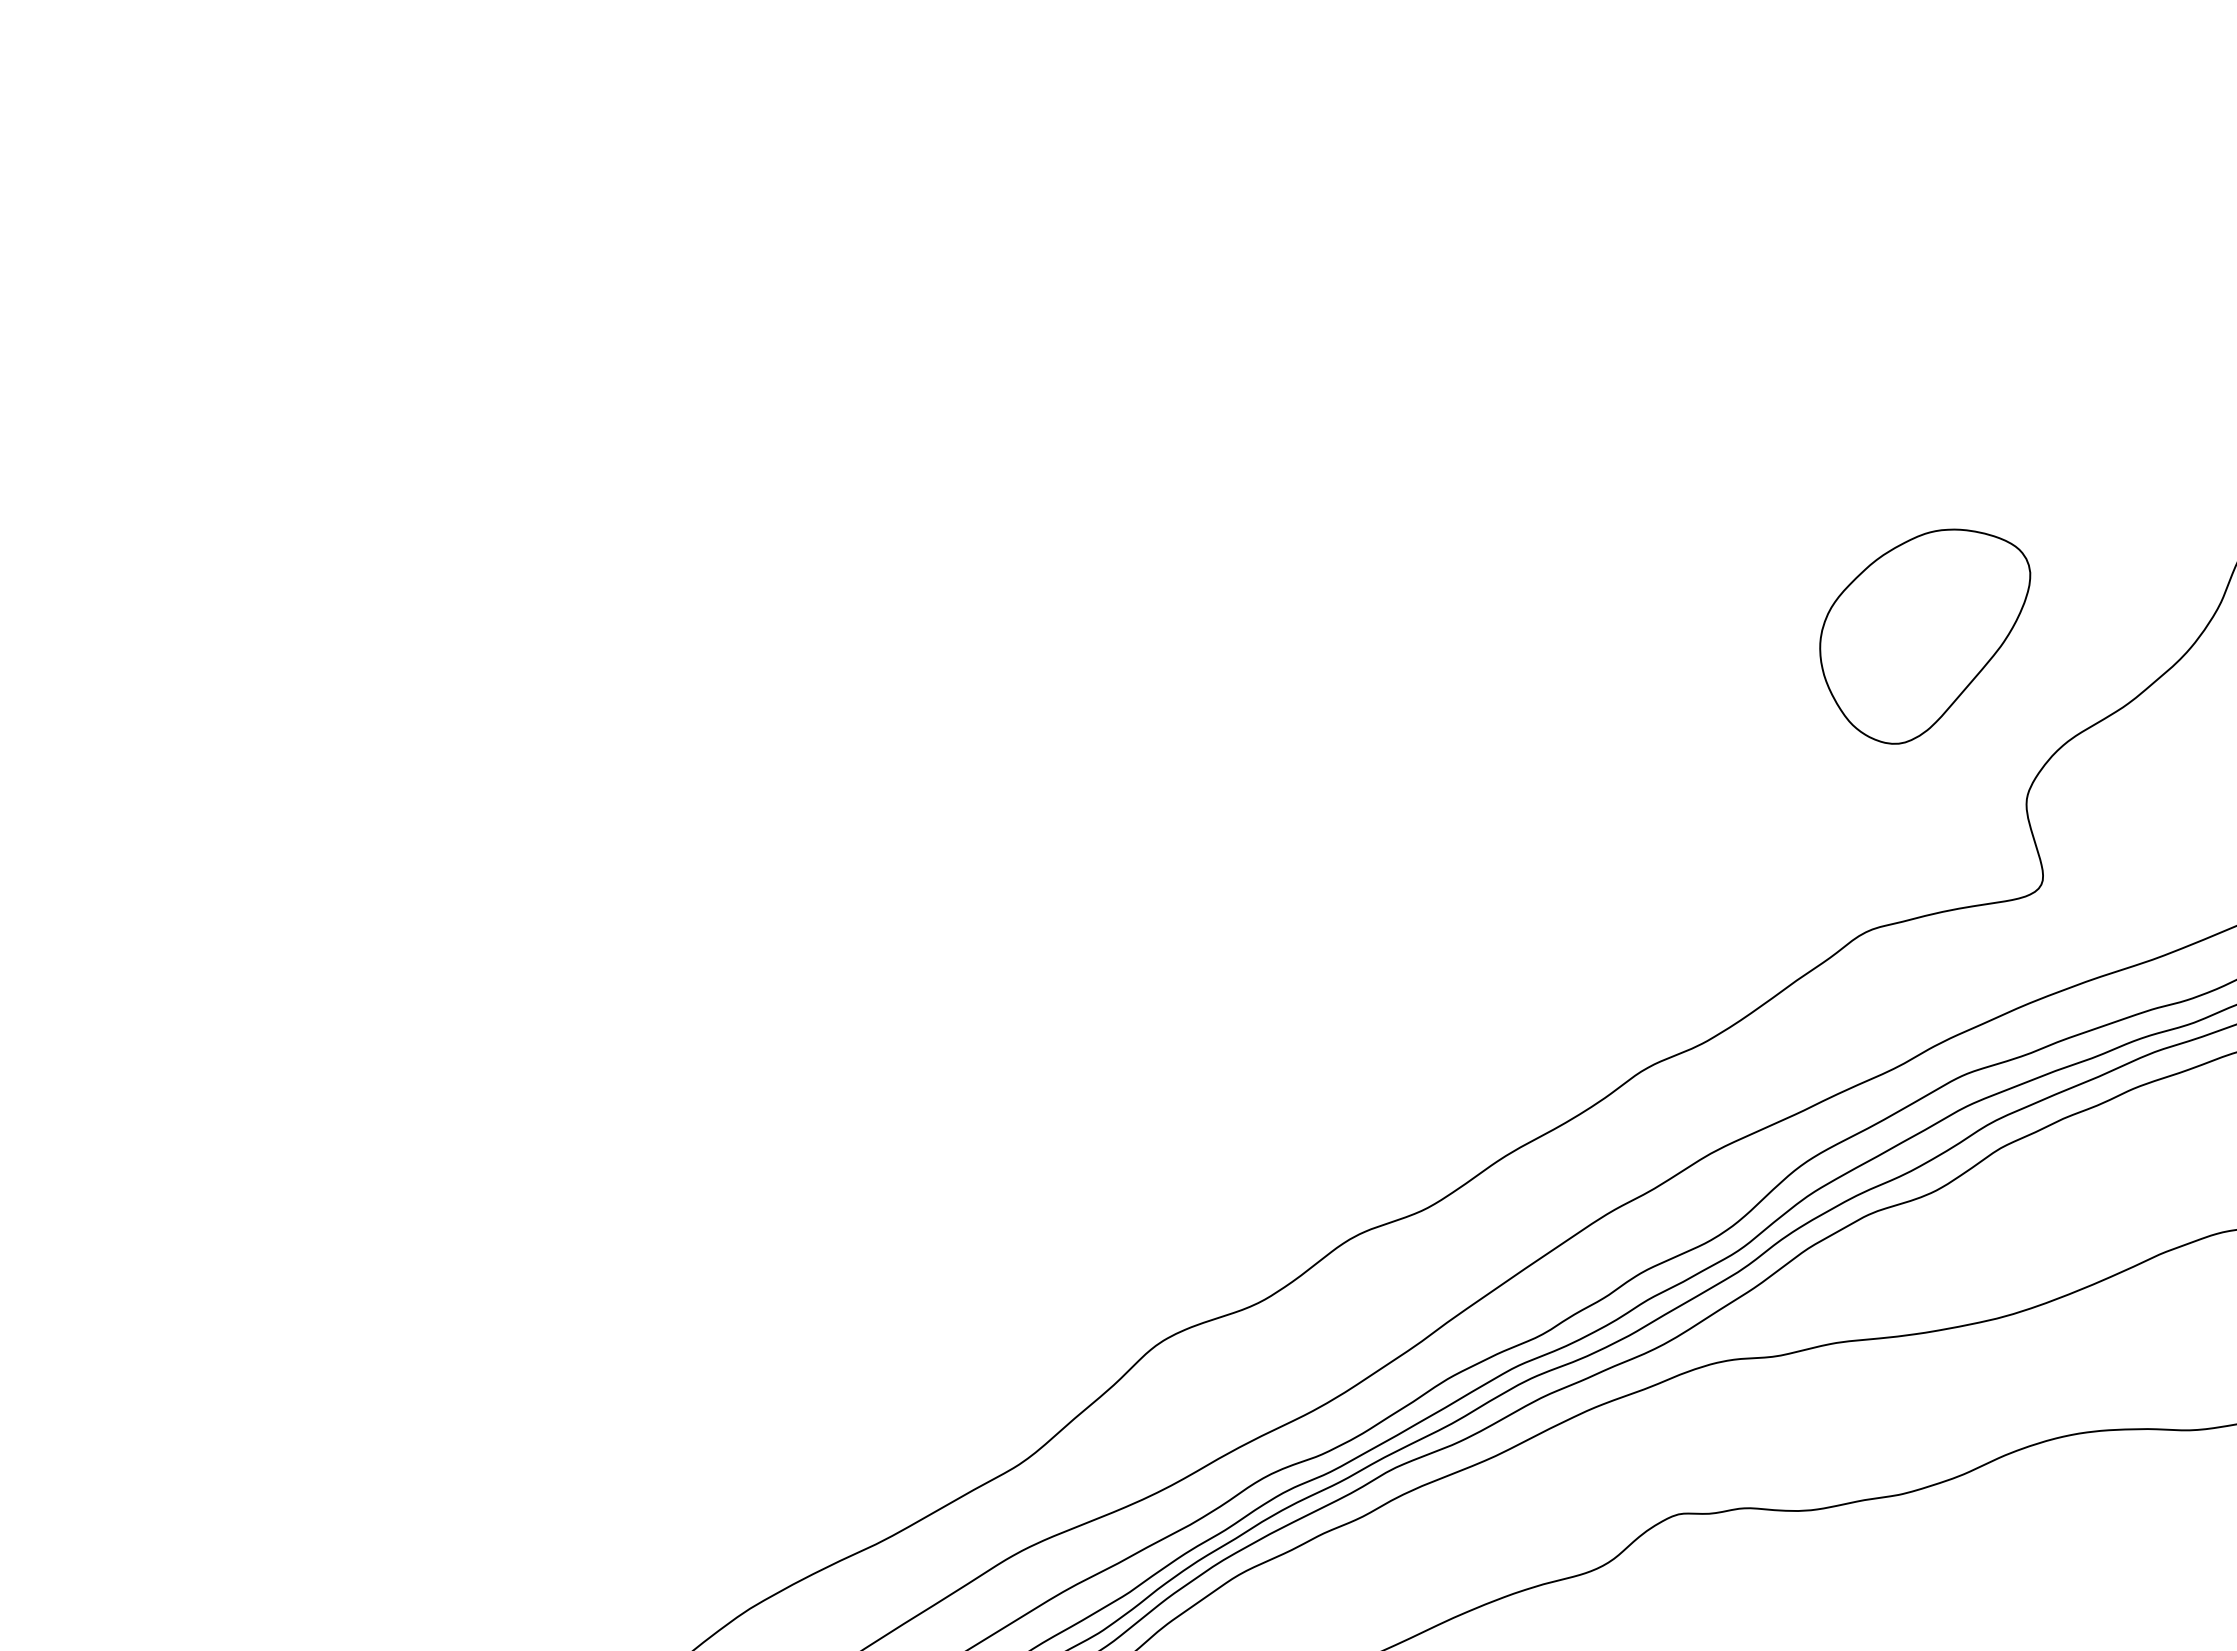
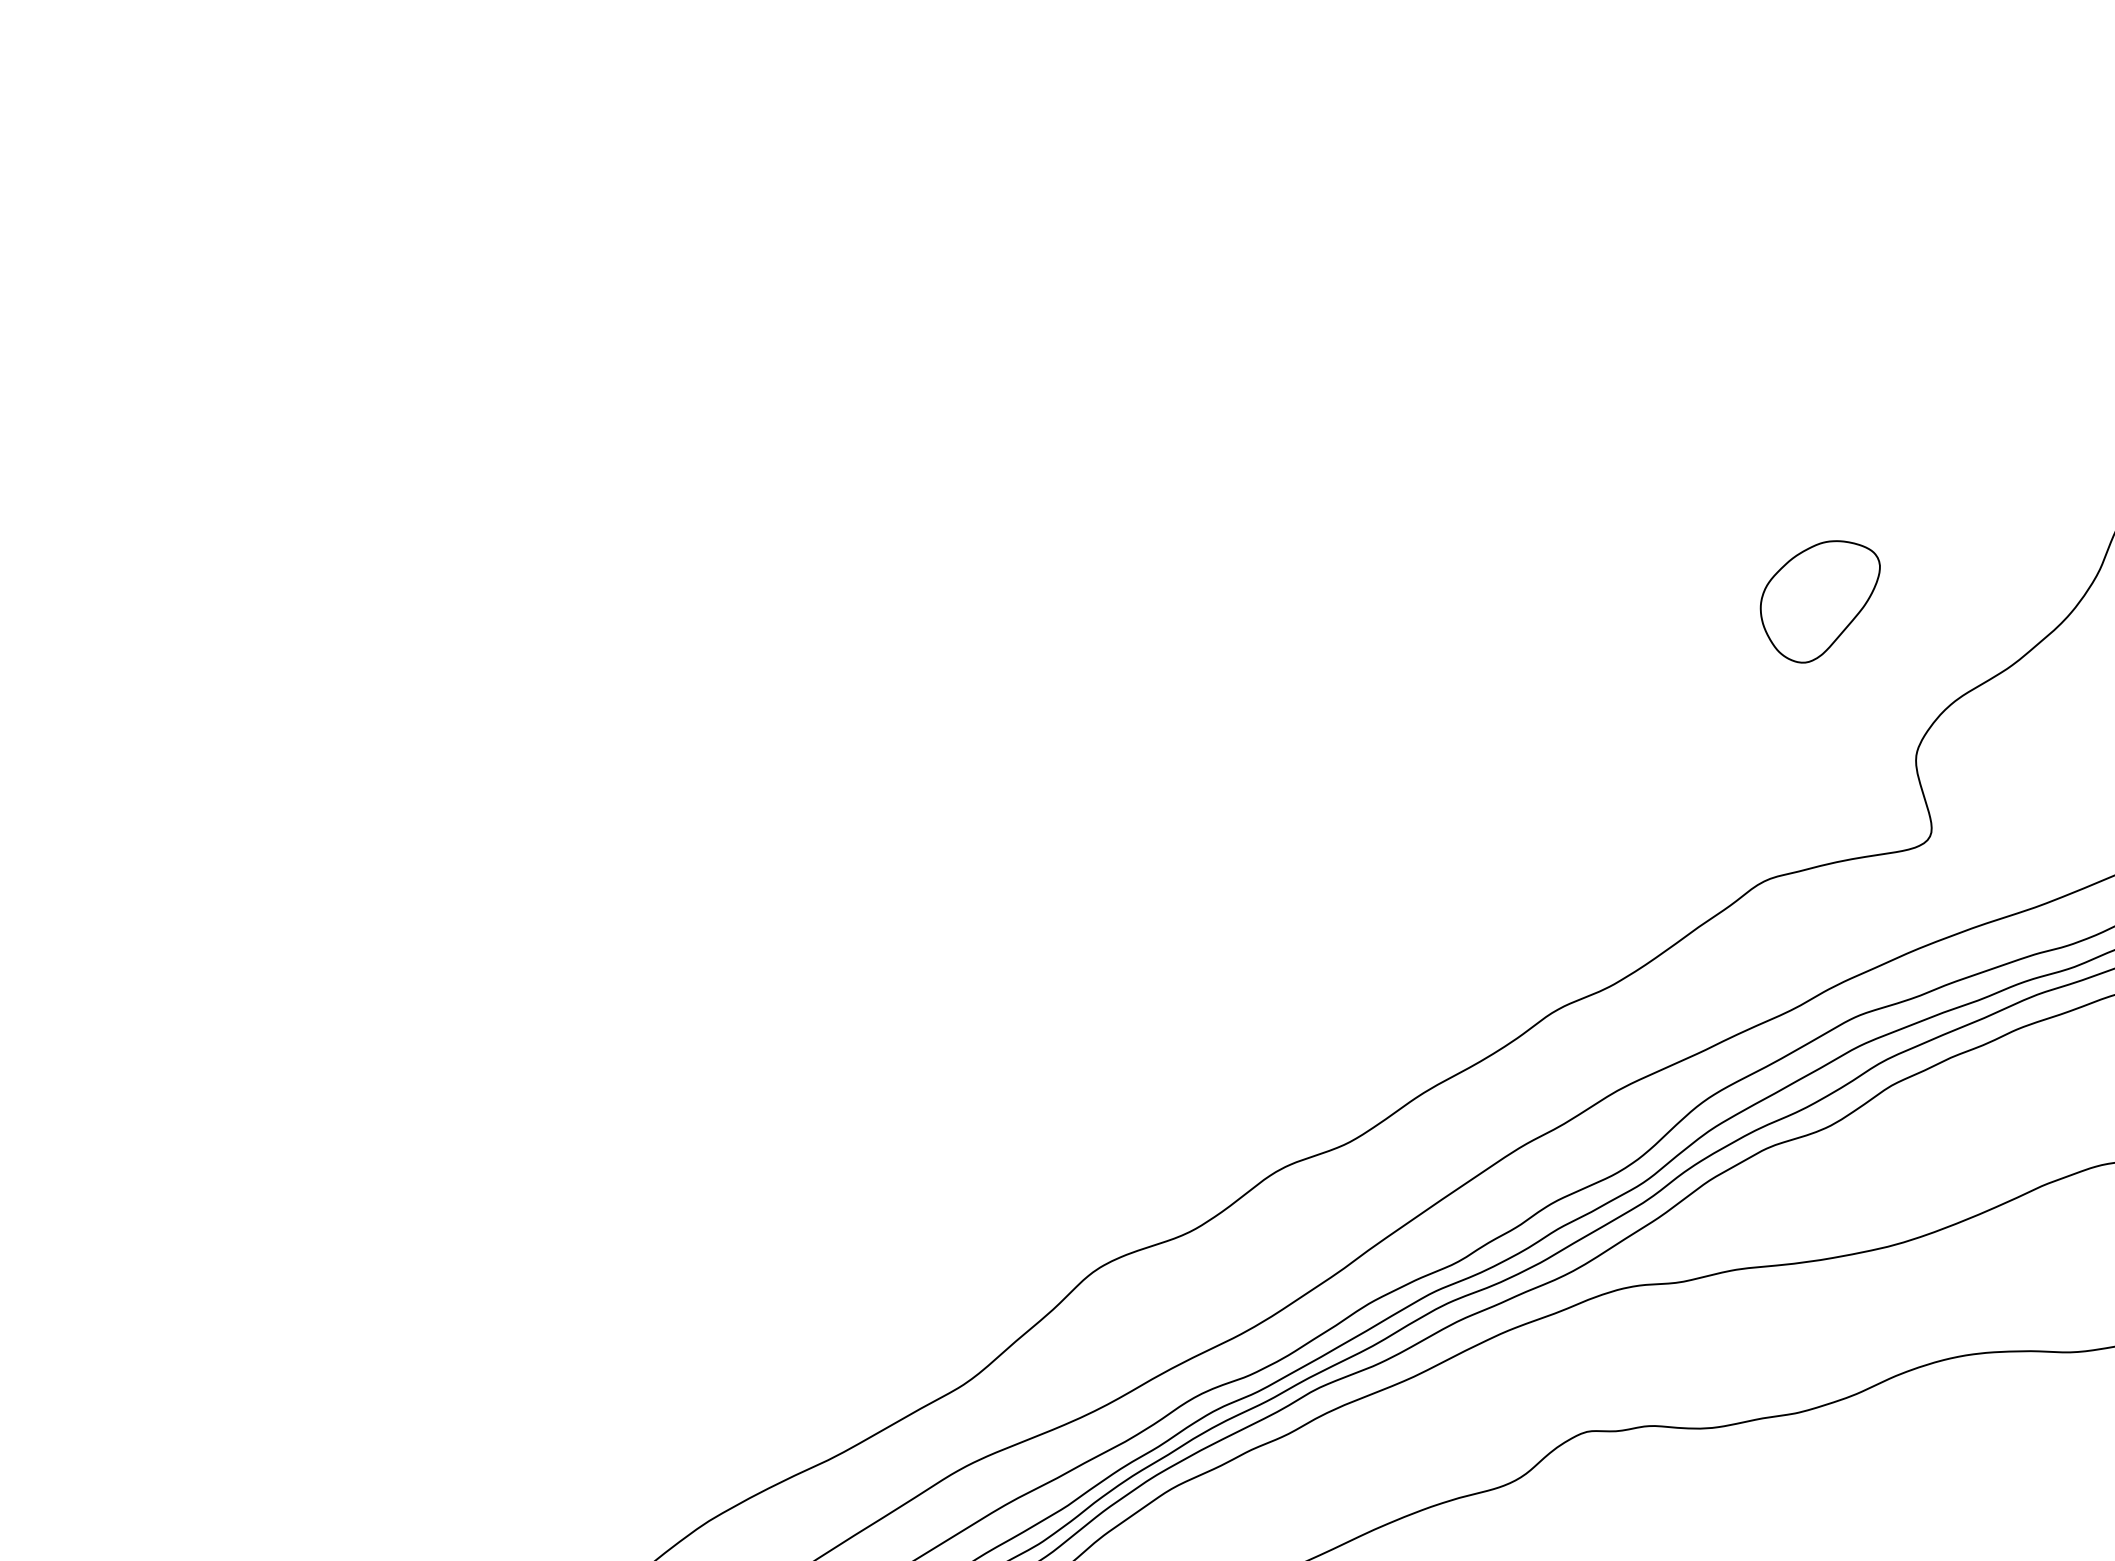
part: (1925, 636) -> (1820, 601), size x0.6

